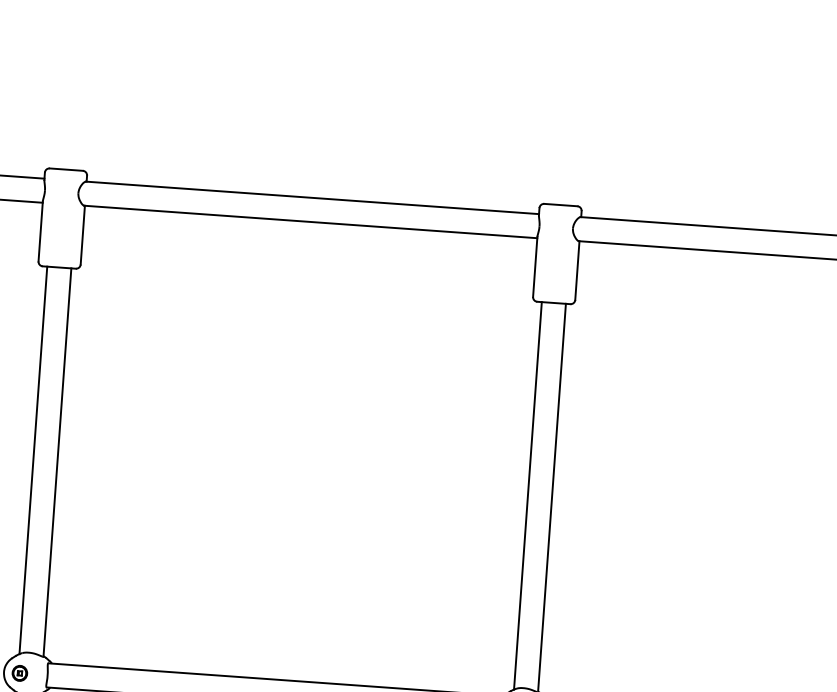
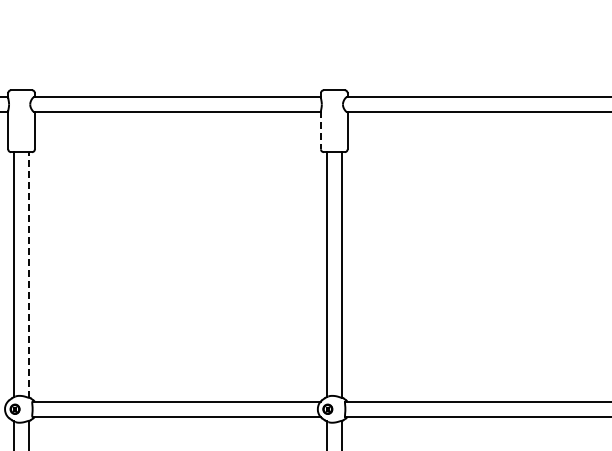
line: (534, 267) -> (320, 130), solid -> dashed
line: (57, 461) -> (29, 274), solid -> dashed

